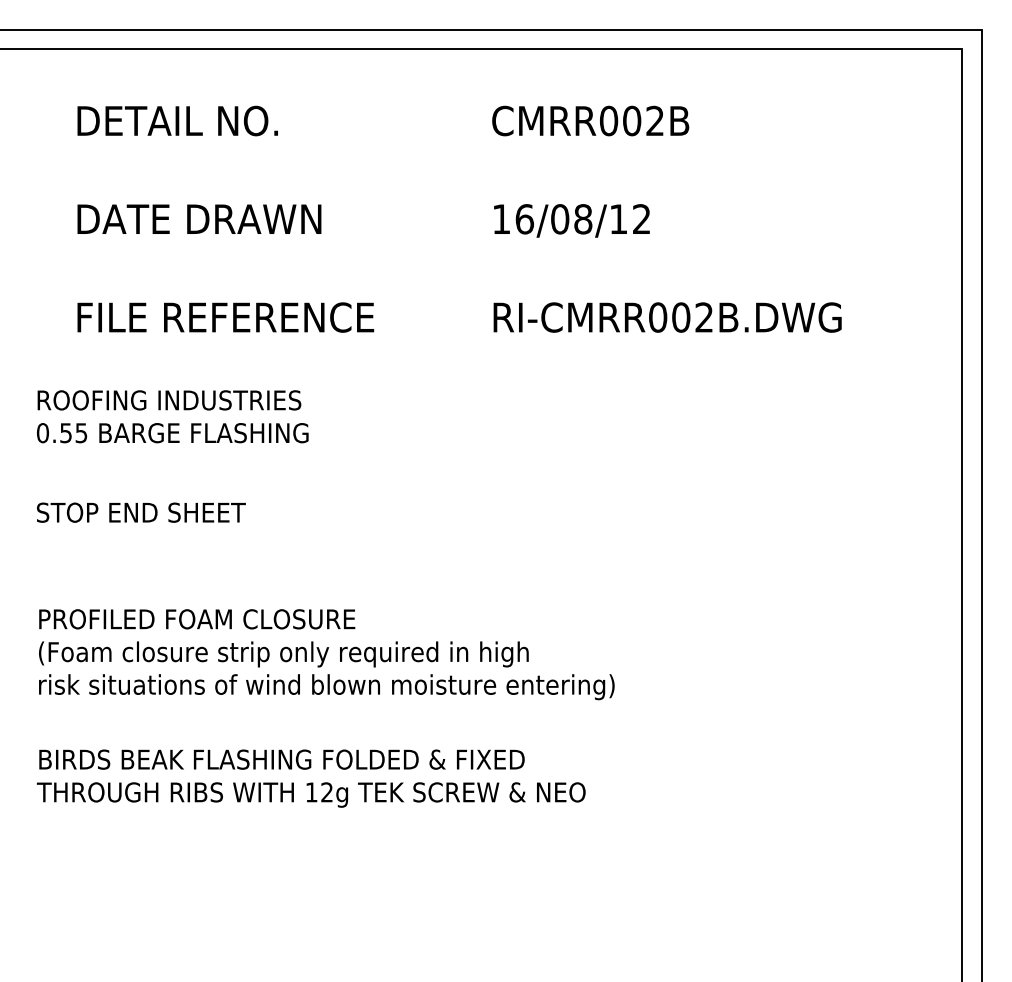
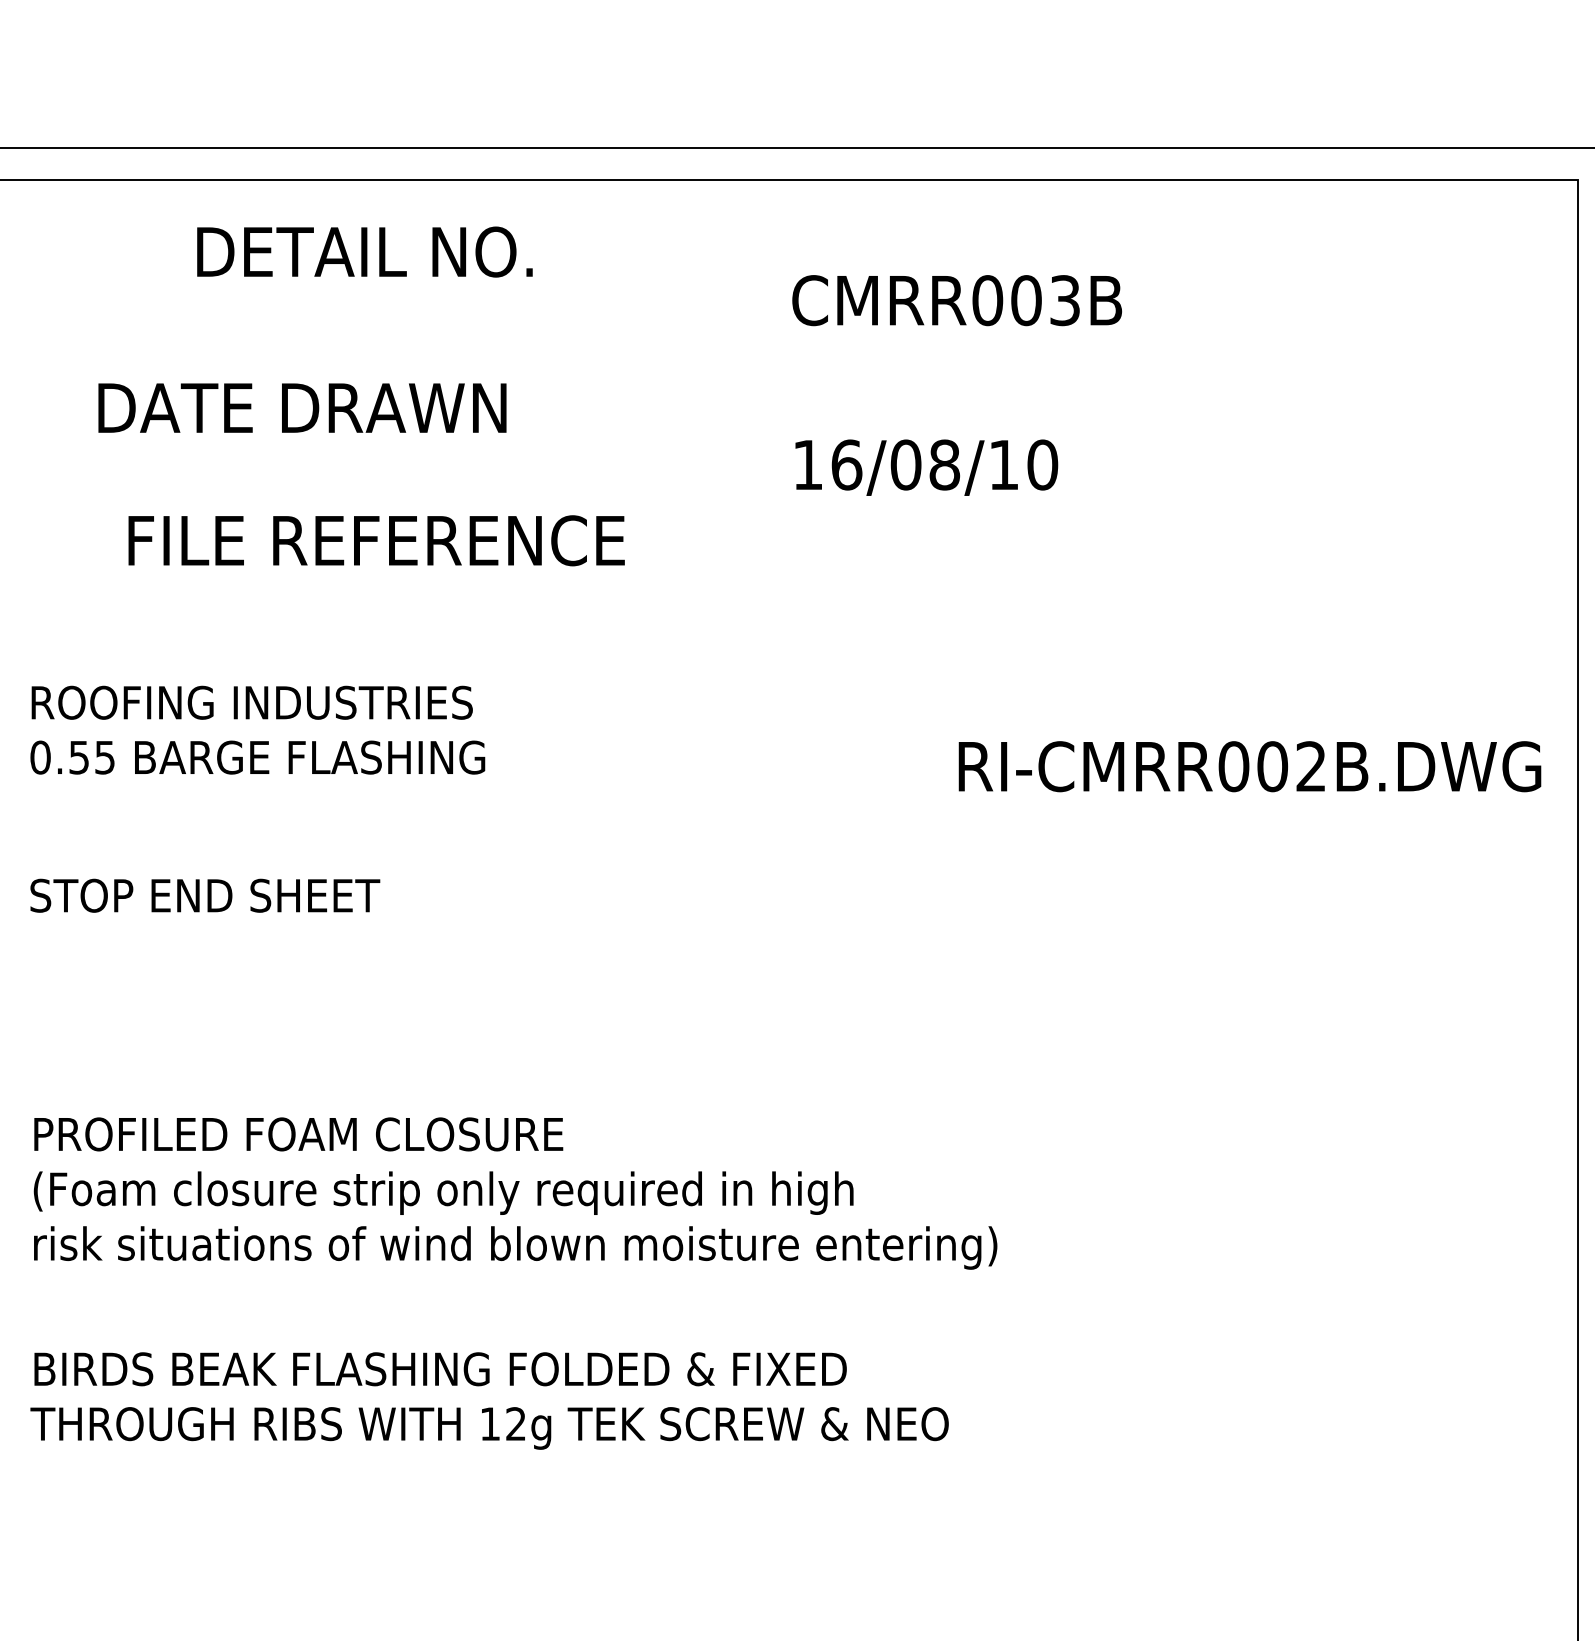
text: (177, 120) -> (364, 251), moved
text: (654, 121) -> (1063, 301), CMRR002B -> CMRR003B
text: (199, 218) -> (302, 406), moved
text: (641, 219) -> (1042, 465), 16/08/12 -> 16/08/10
text: (225, 317) -> (376, 540), moved
text: (667, 317) -> (1249, 766), moved
text: (172, 416) -> (257, 729), moved
text: (141, 512) -> (205, 895), moved

